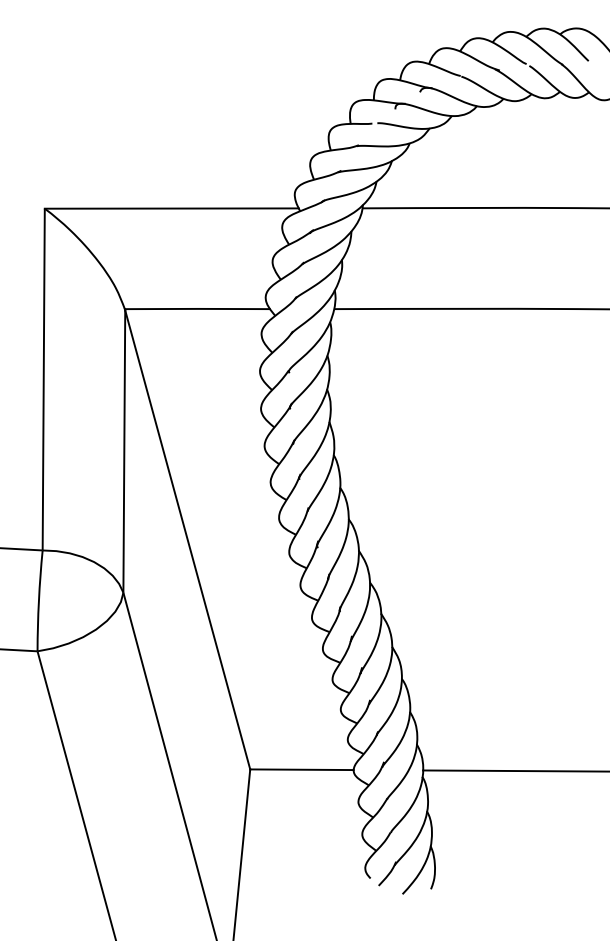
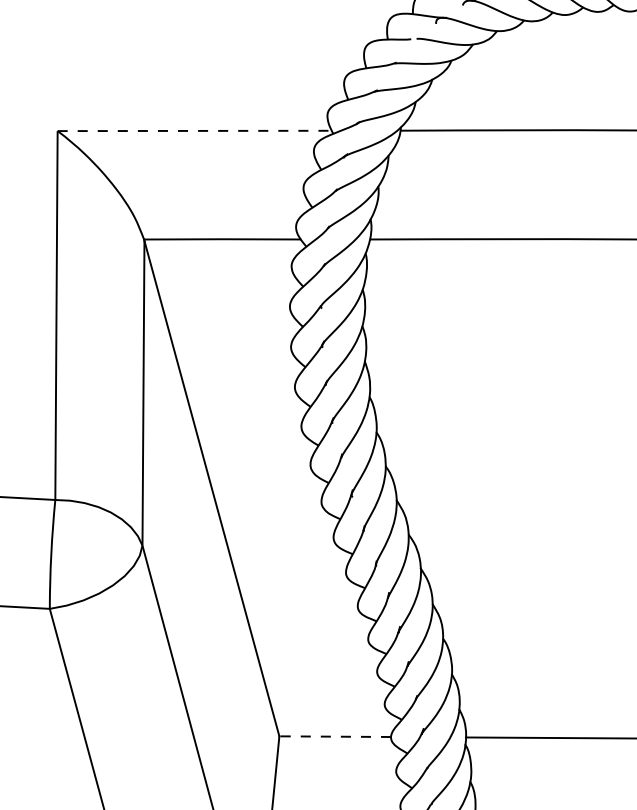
line: (171, 208) -> (194, 130), solid -> dashed
line: (301, 769) -> (334, 736), solid -> dashed

